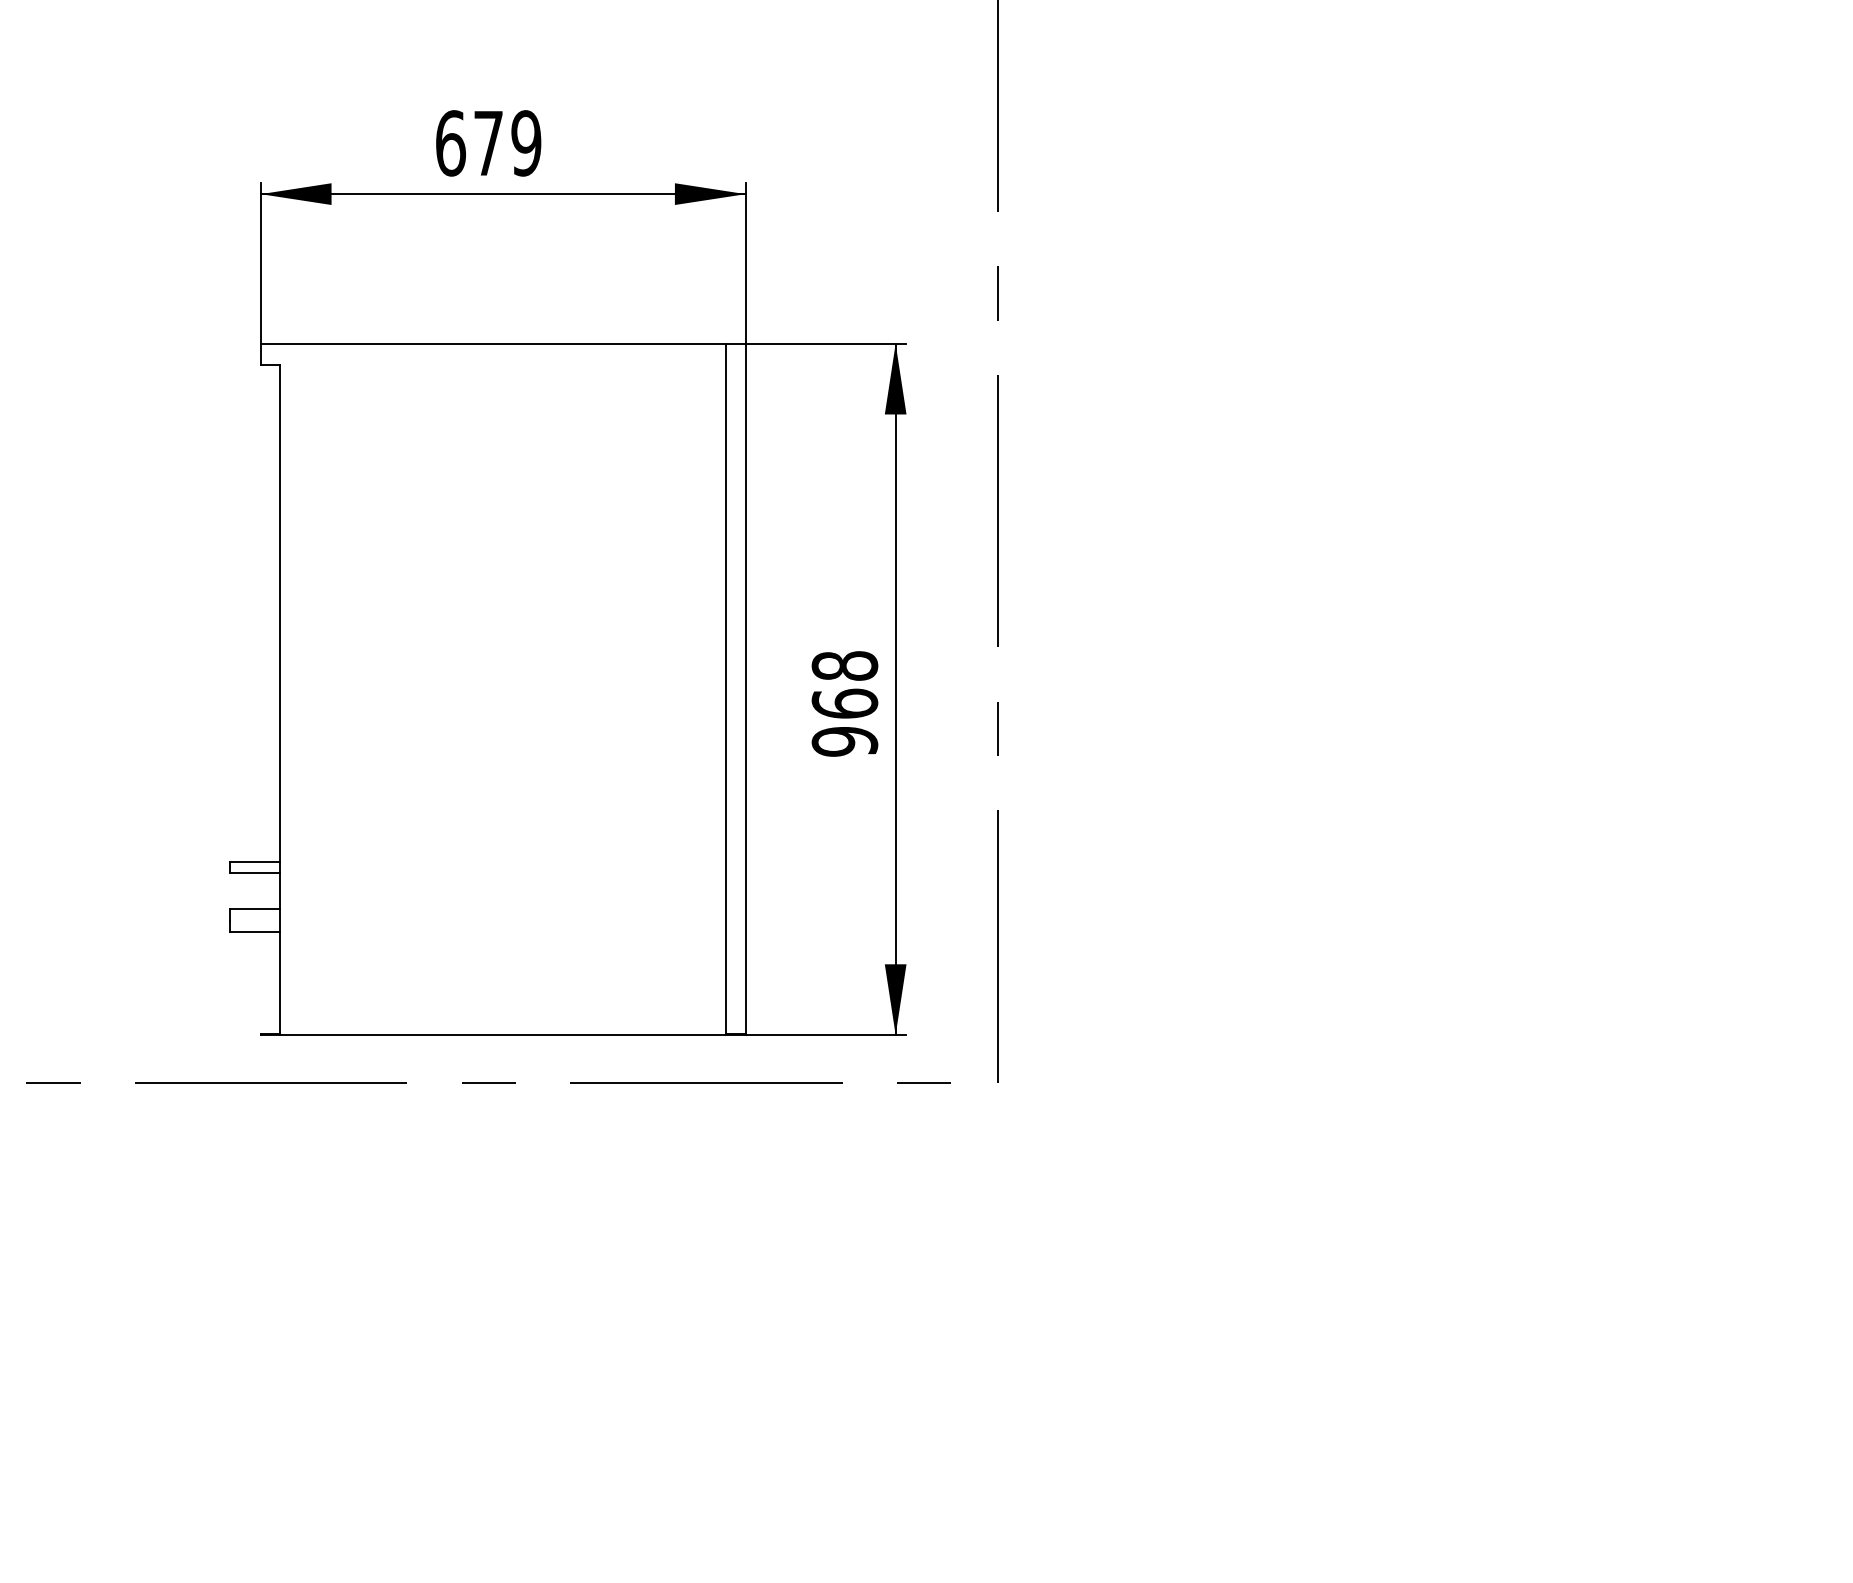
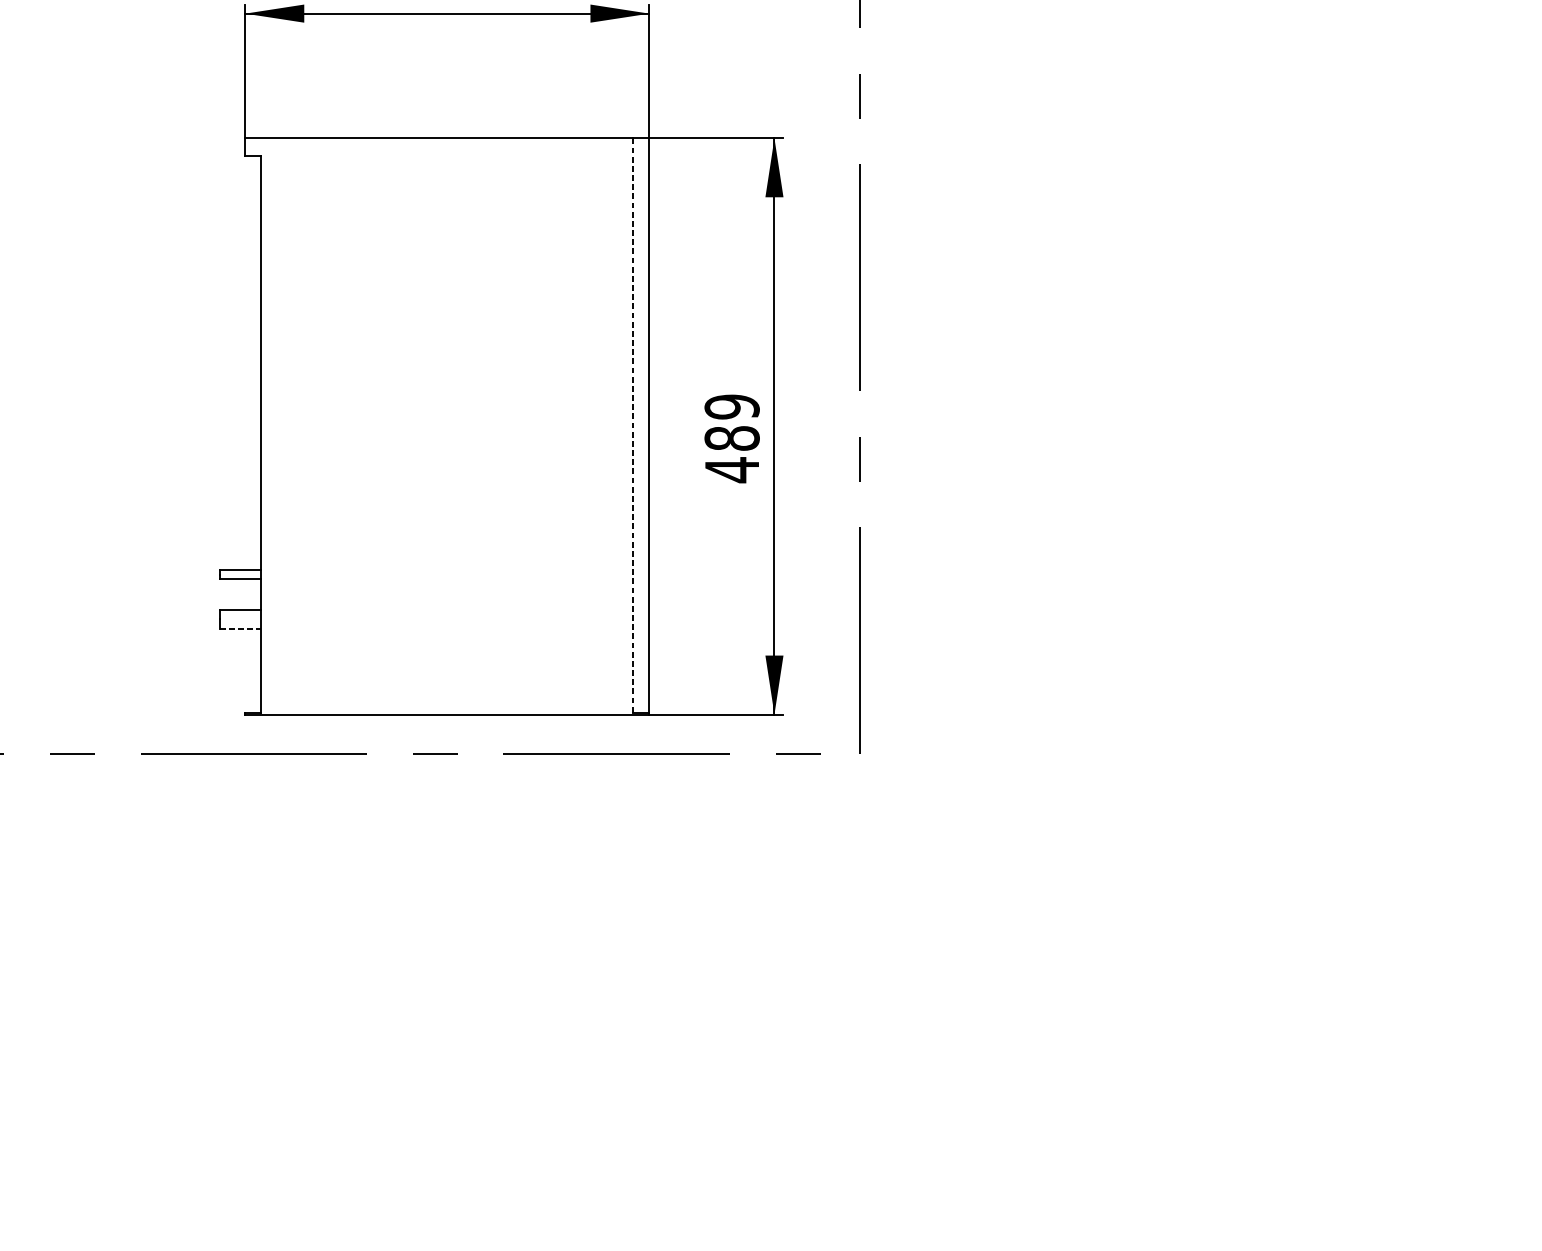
line: (726, 688) -> (633, 425), solid -> dashed
text: (844, 704) -> (731, 439), 968 -> 489
line: (255, 932) -> (240, 629), solid -> dashed

